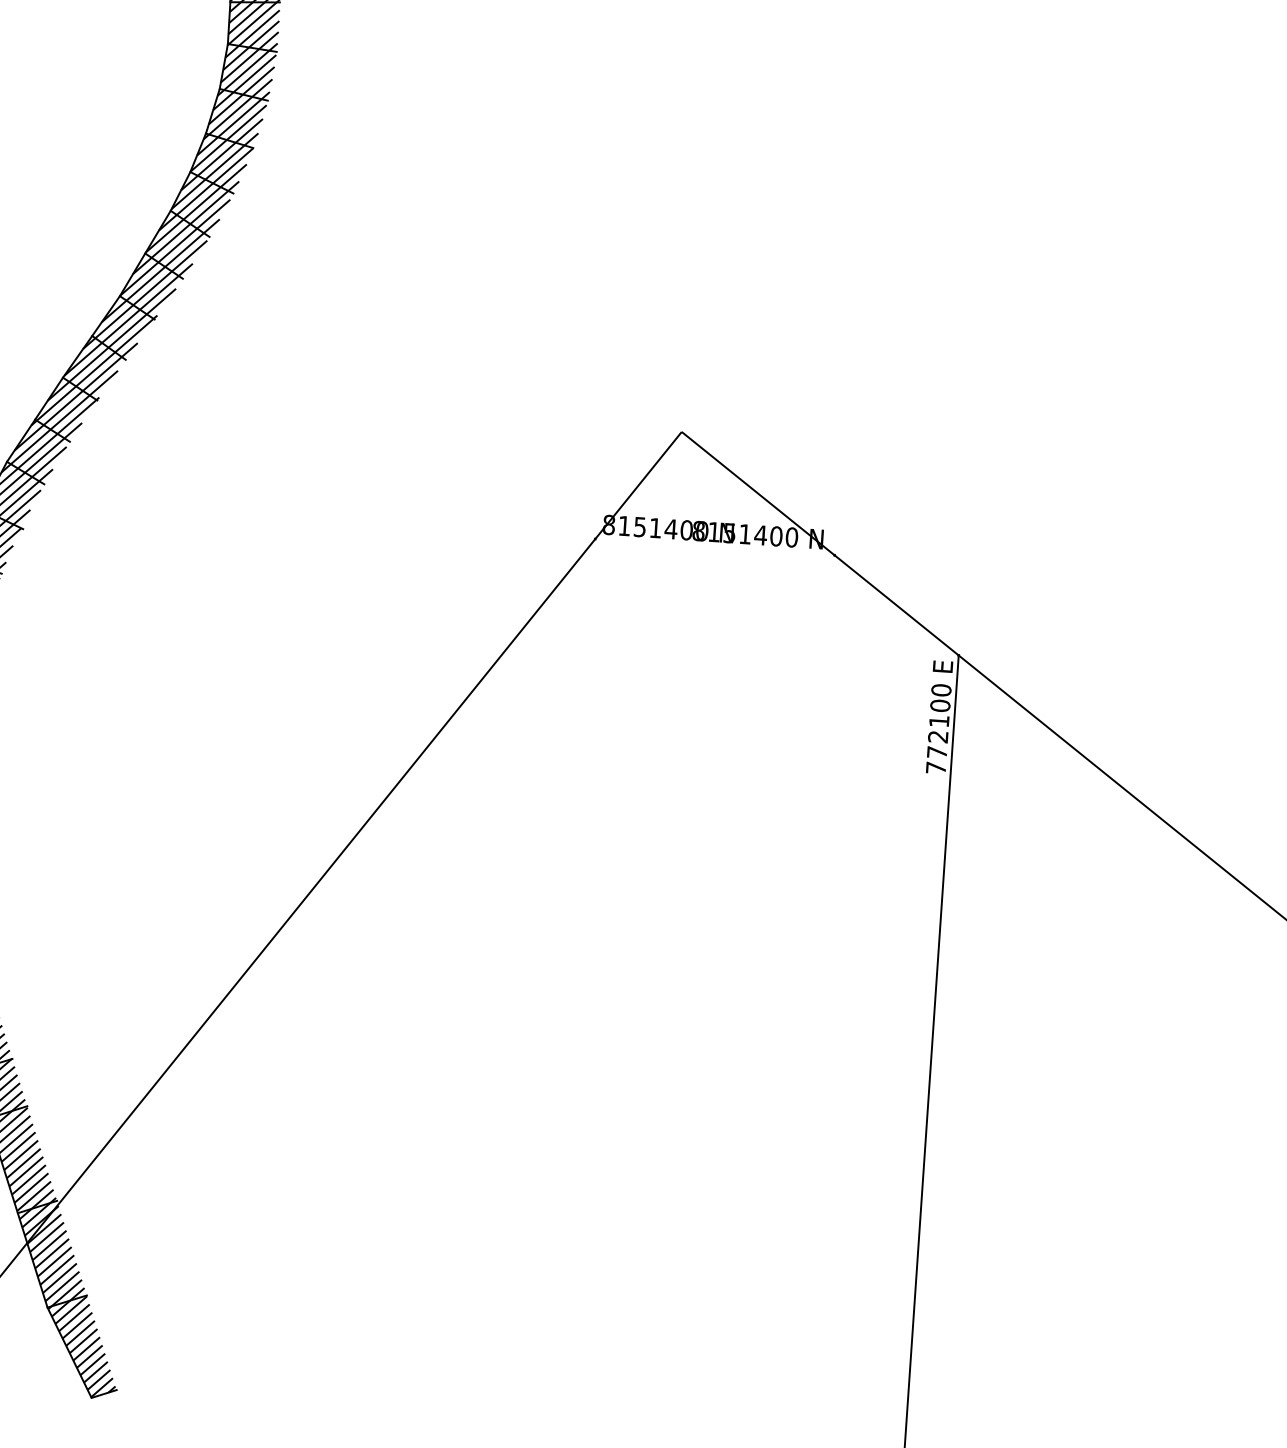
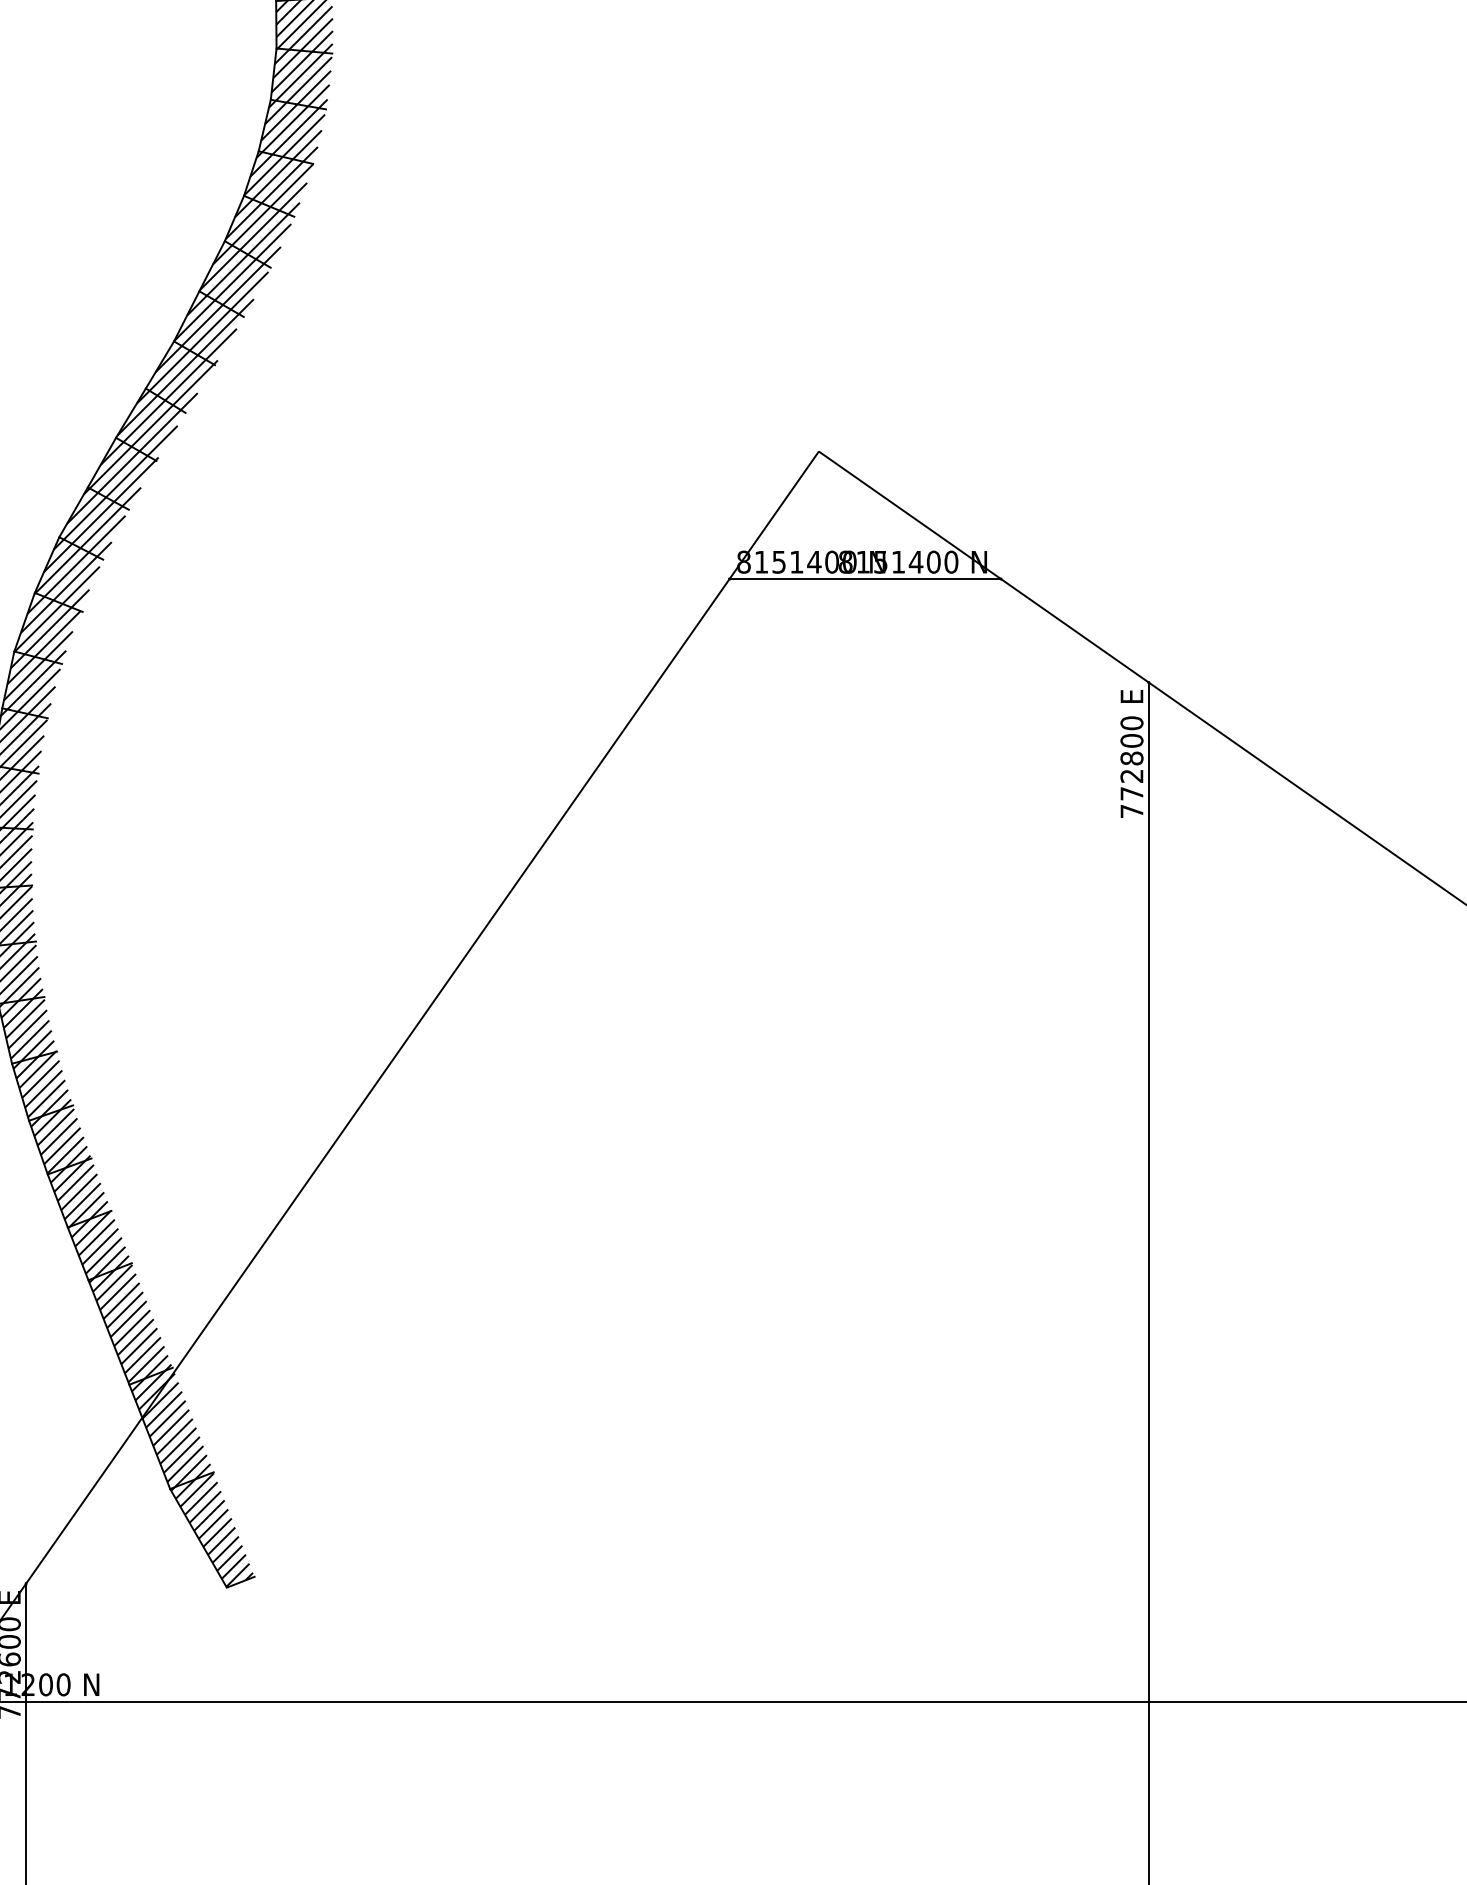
line: (715, 547) -> (865, 579), added
text: (938, 721) -> (1131, 758), 772100 -> 772800

